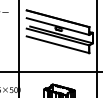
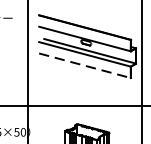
line: (58, 44) -> (85, 65), solid -> dashed

